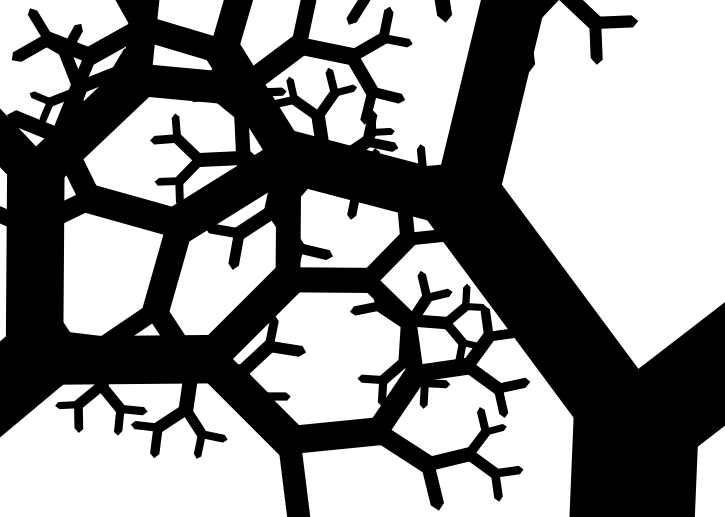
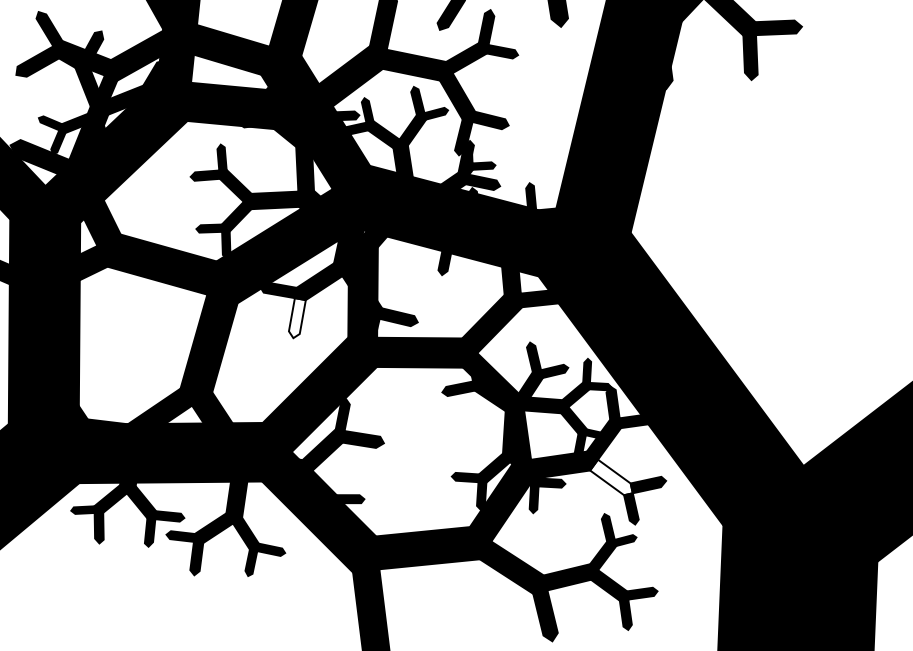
fill: (235, 252) -> (296, 317), removed
fill: (485, 379) -> (611, 477), removed

